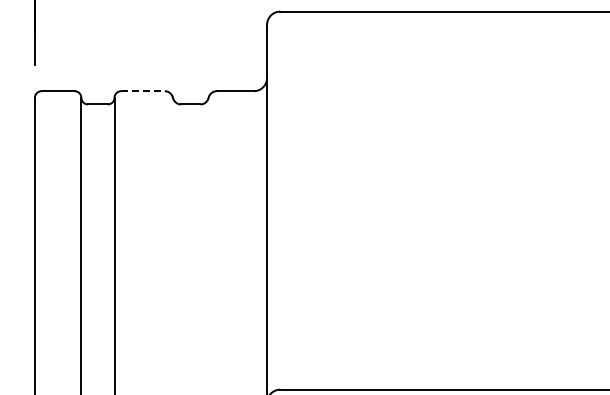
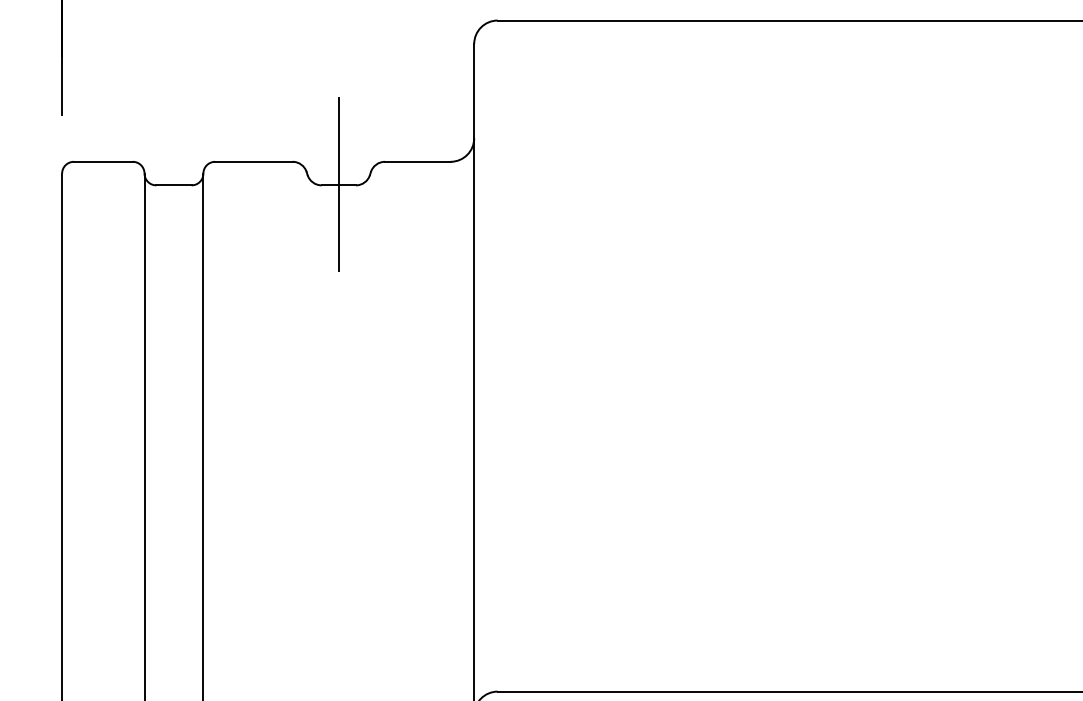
line: (142, 91) -> (253, 162), dashed -> solid
line: (190, 103) -> (338, 183), added

